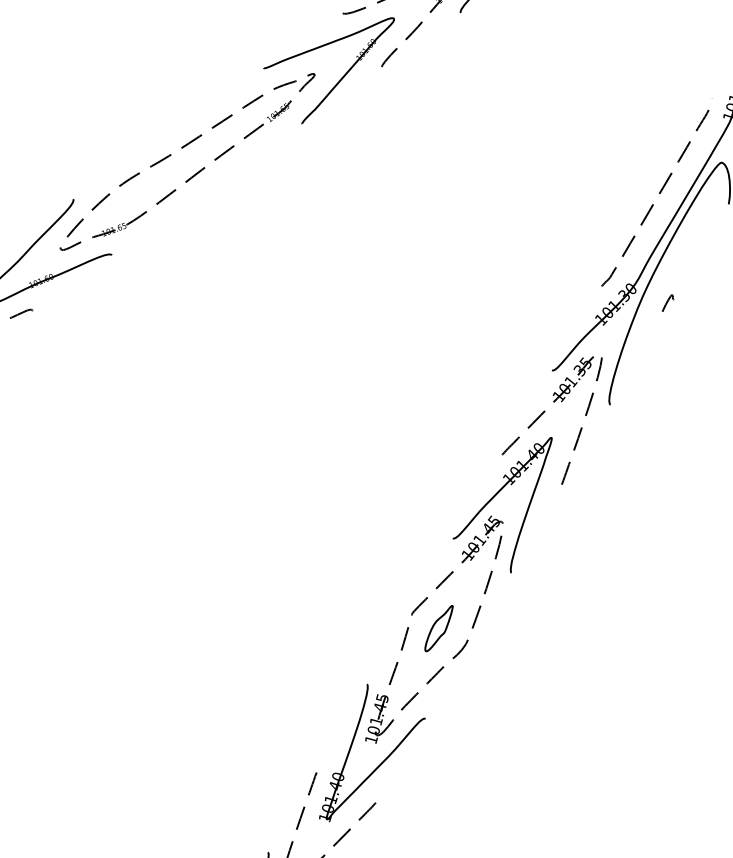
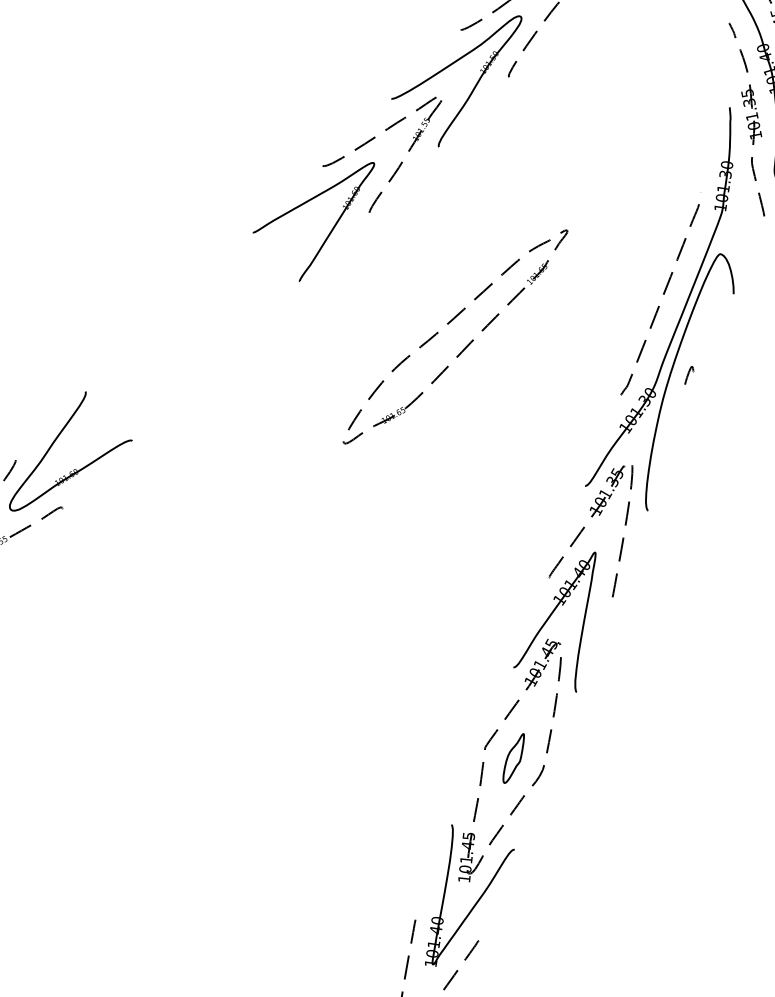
part: (182, 148) -> (448, 324), moved
curve: (668, 302) -> (689, 374), moved

